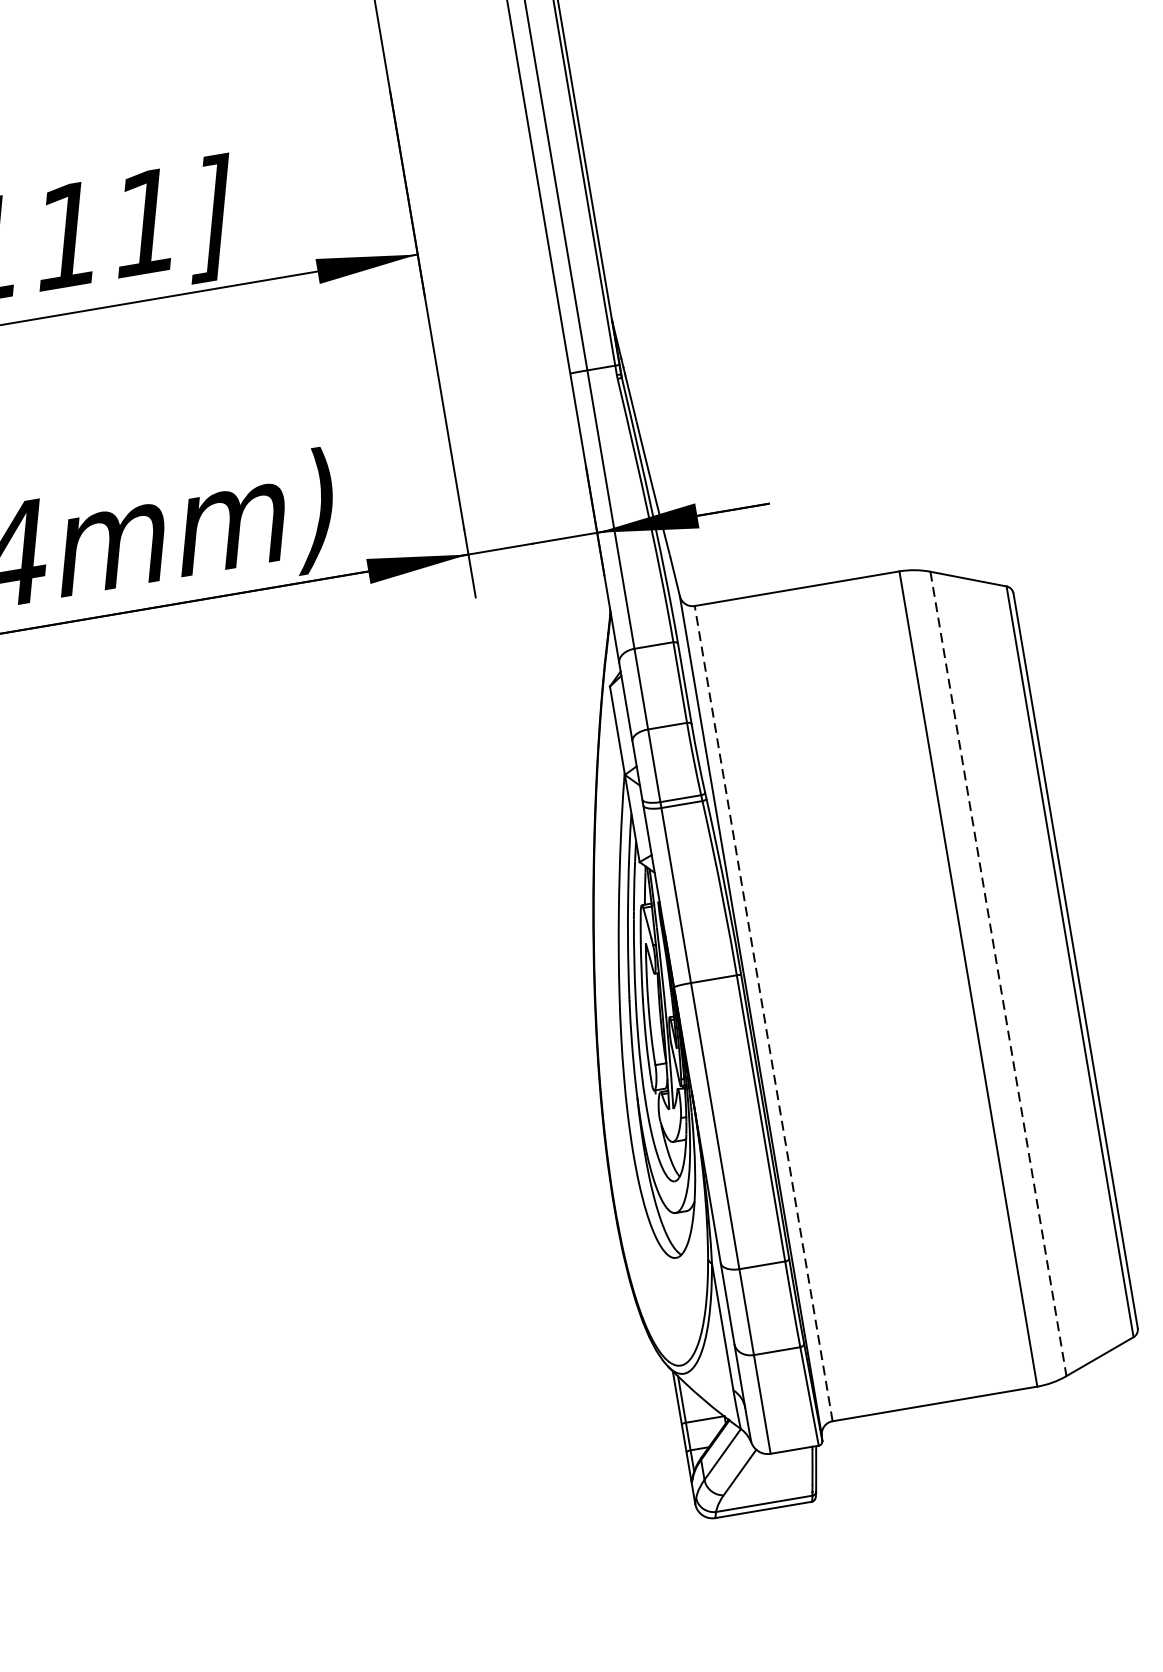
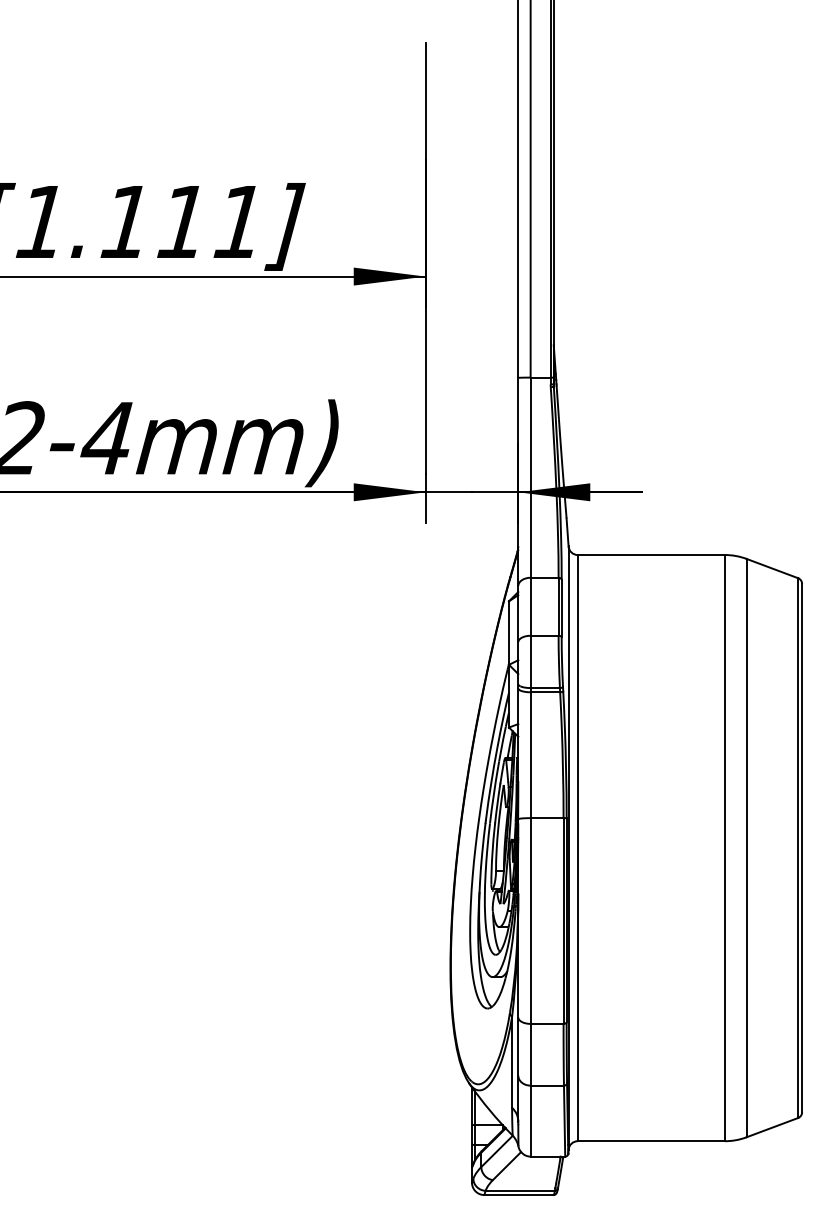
line: (998, 974) -> (746, 848), dashed -> solid
line: (763, 1012) -> (577, 847), dashed -> solid

